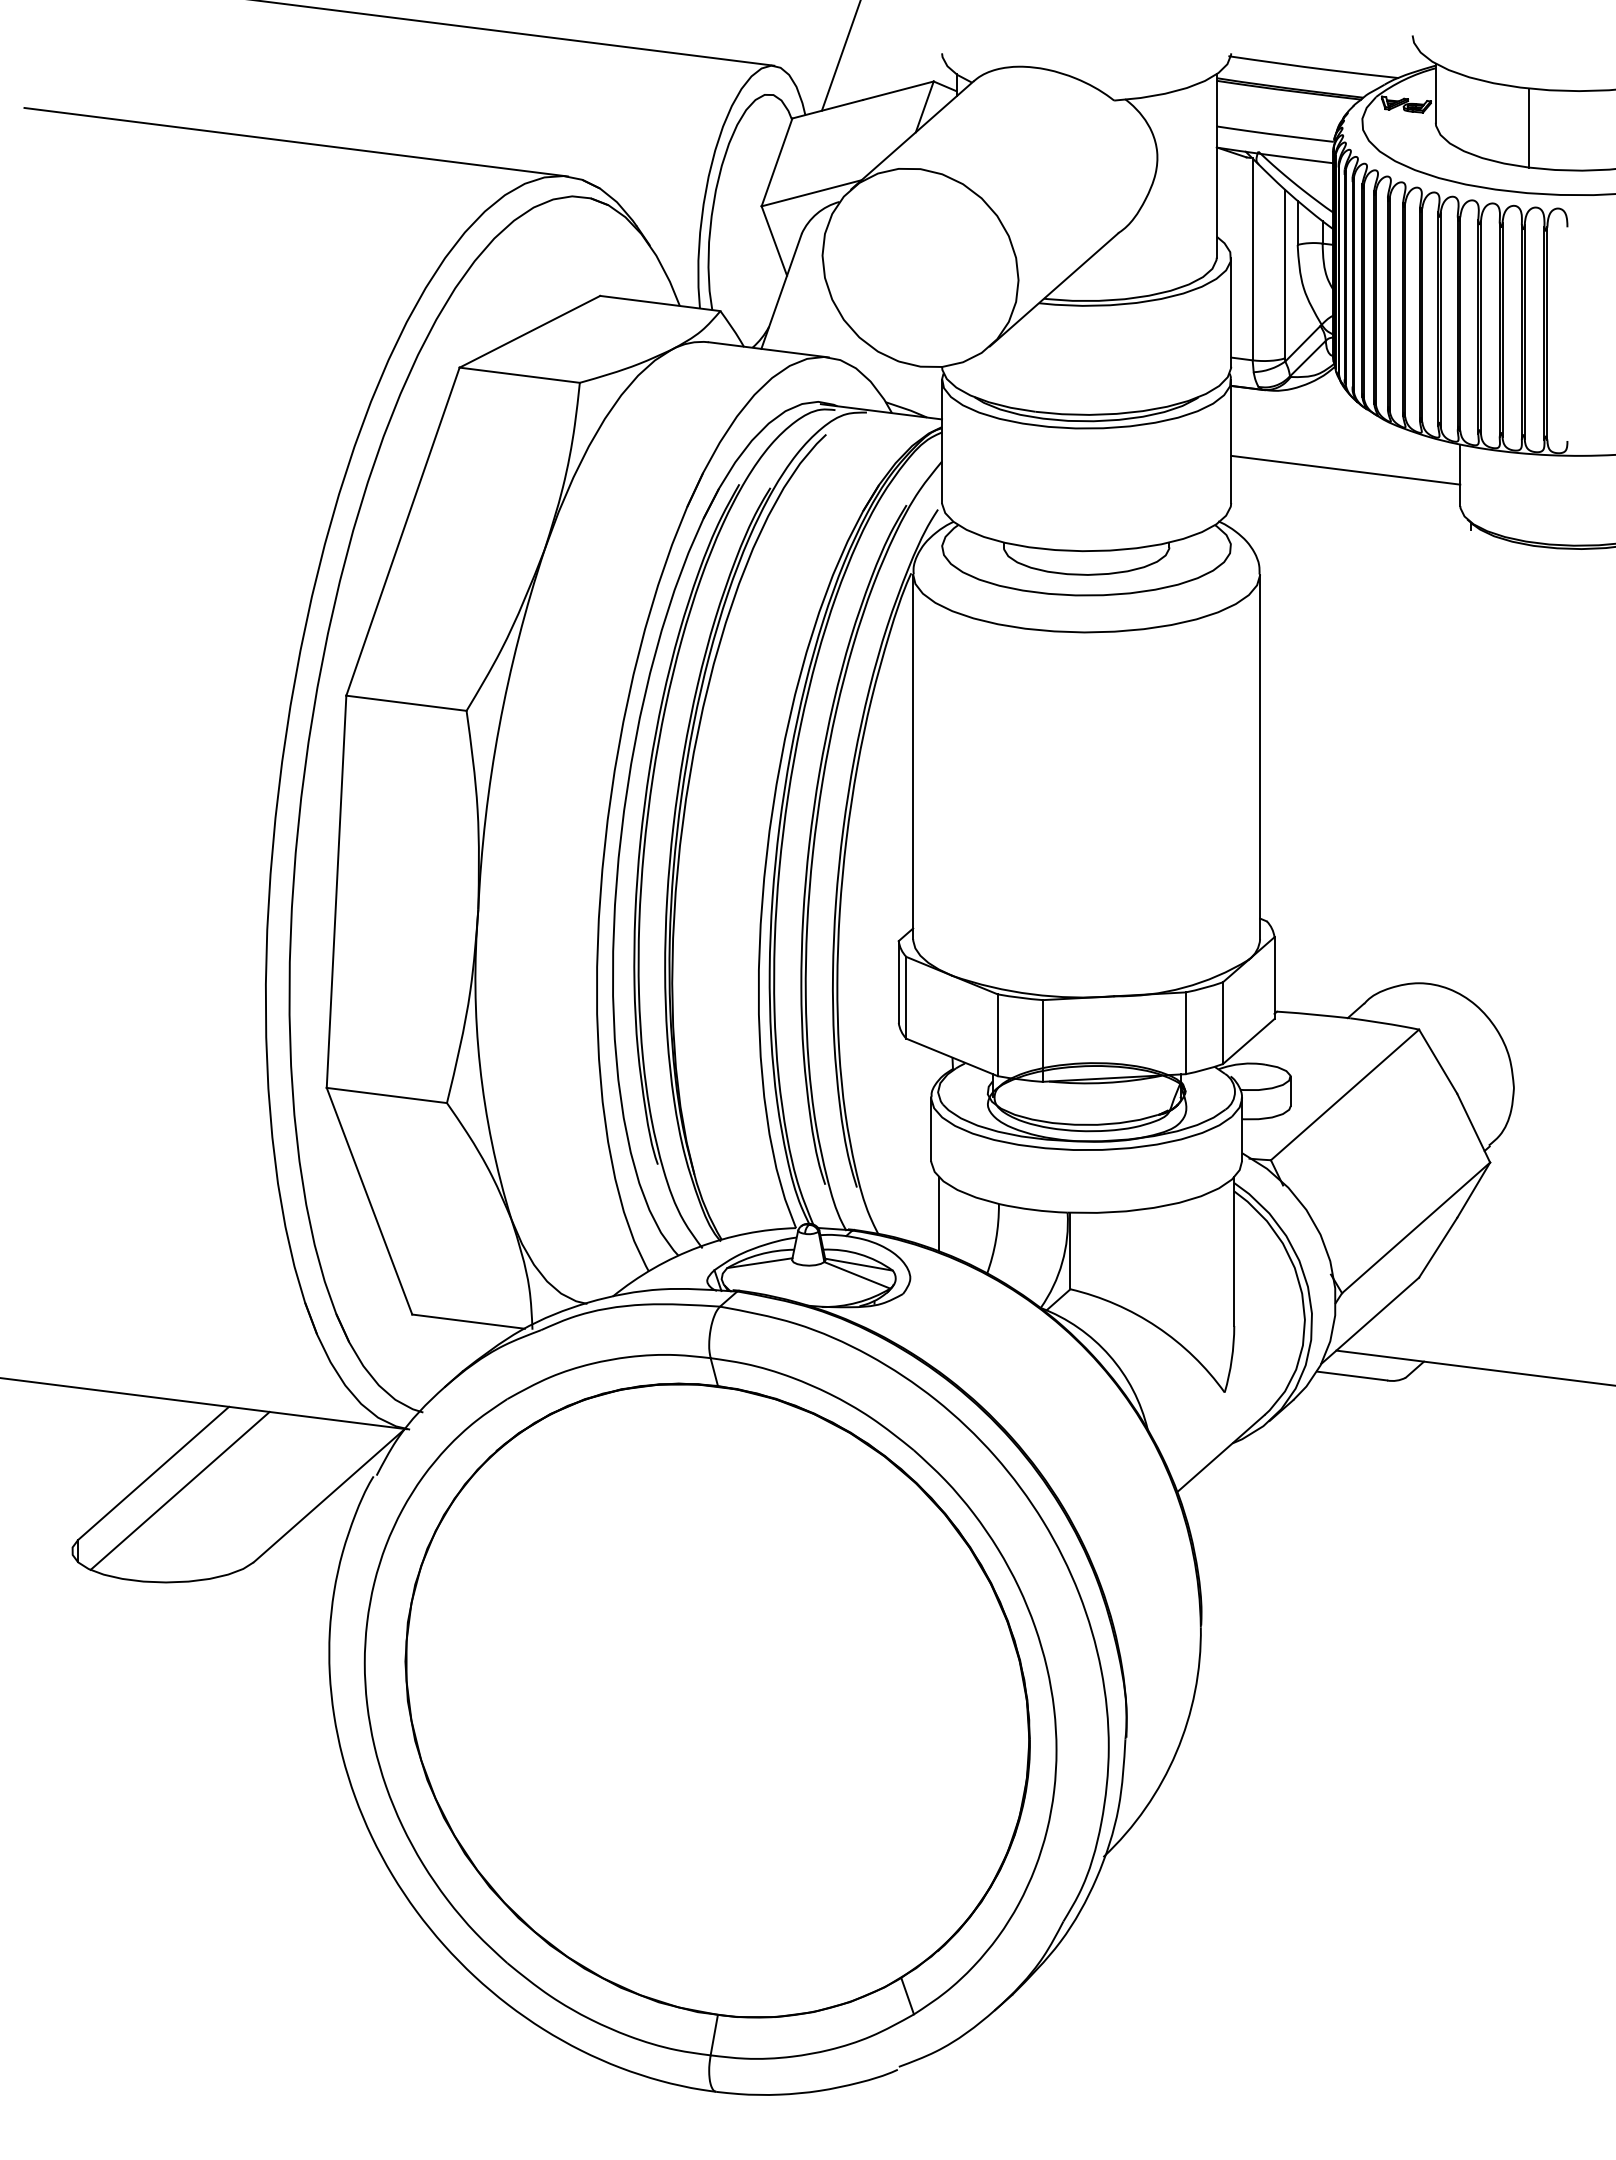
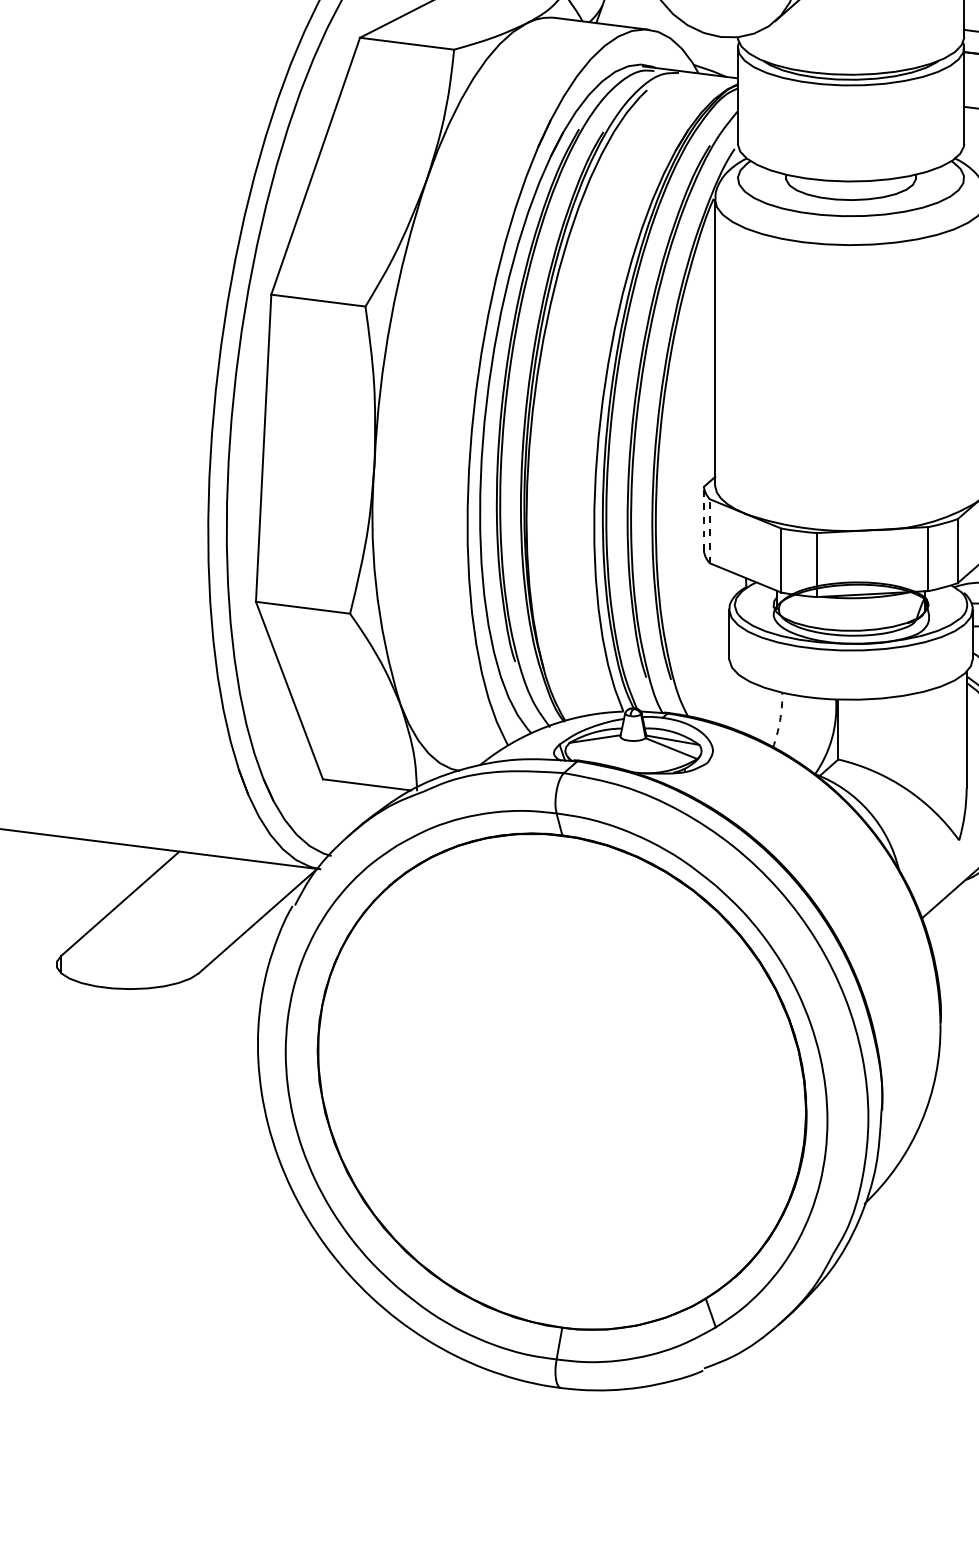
line: (898, 981) -> (703, 518), solid -> dashed
line: (906, 997) -> (709, 531), solid -> dashed
line: (939, 1214) -> (735, 700), removed
arc: (996, 1239) -> (780, 720), solid -> dashed
line: (179, 1490) -> (140, 917), removed

